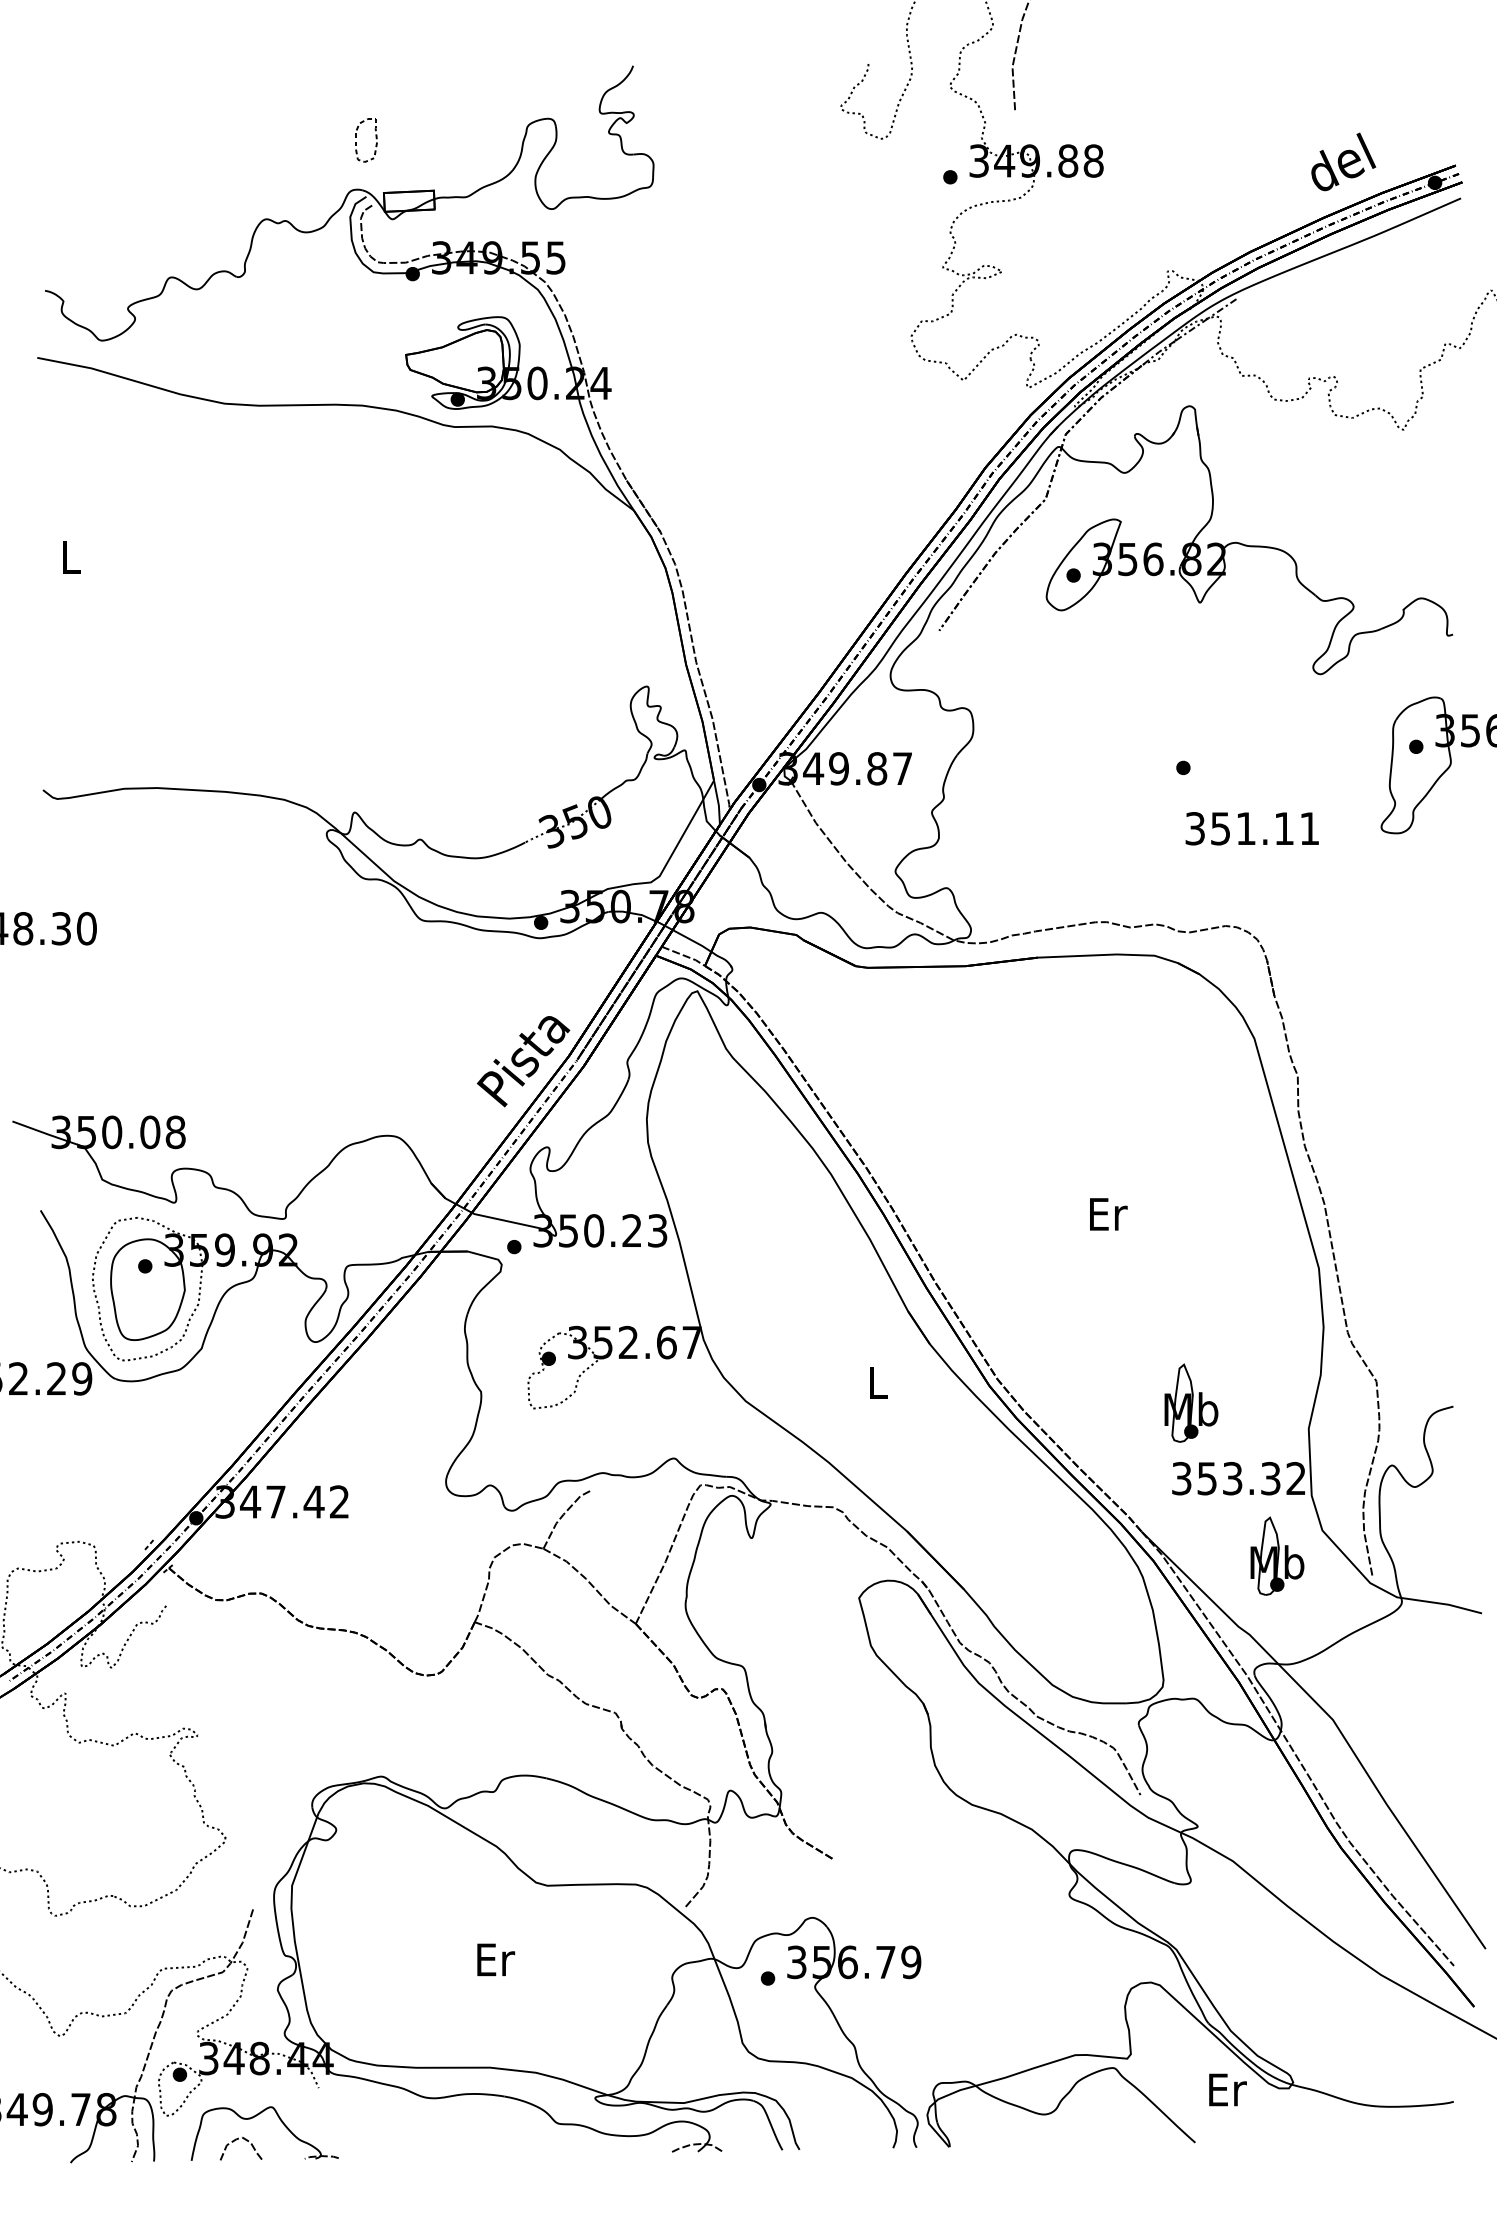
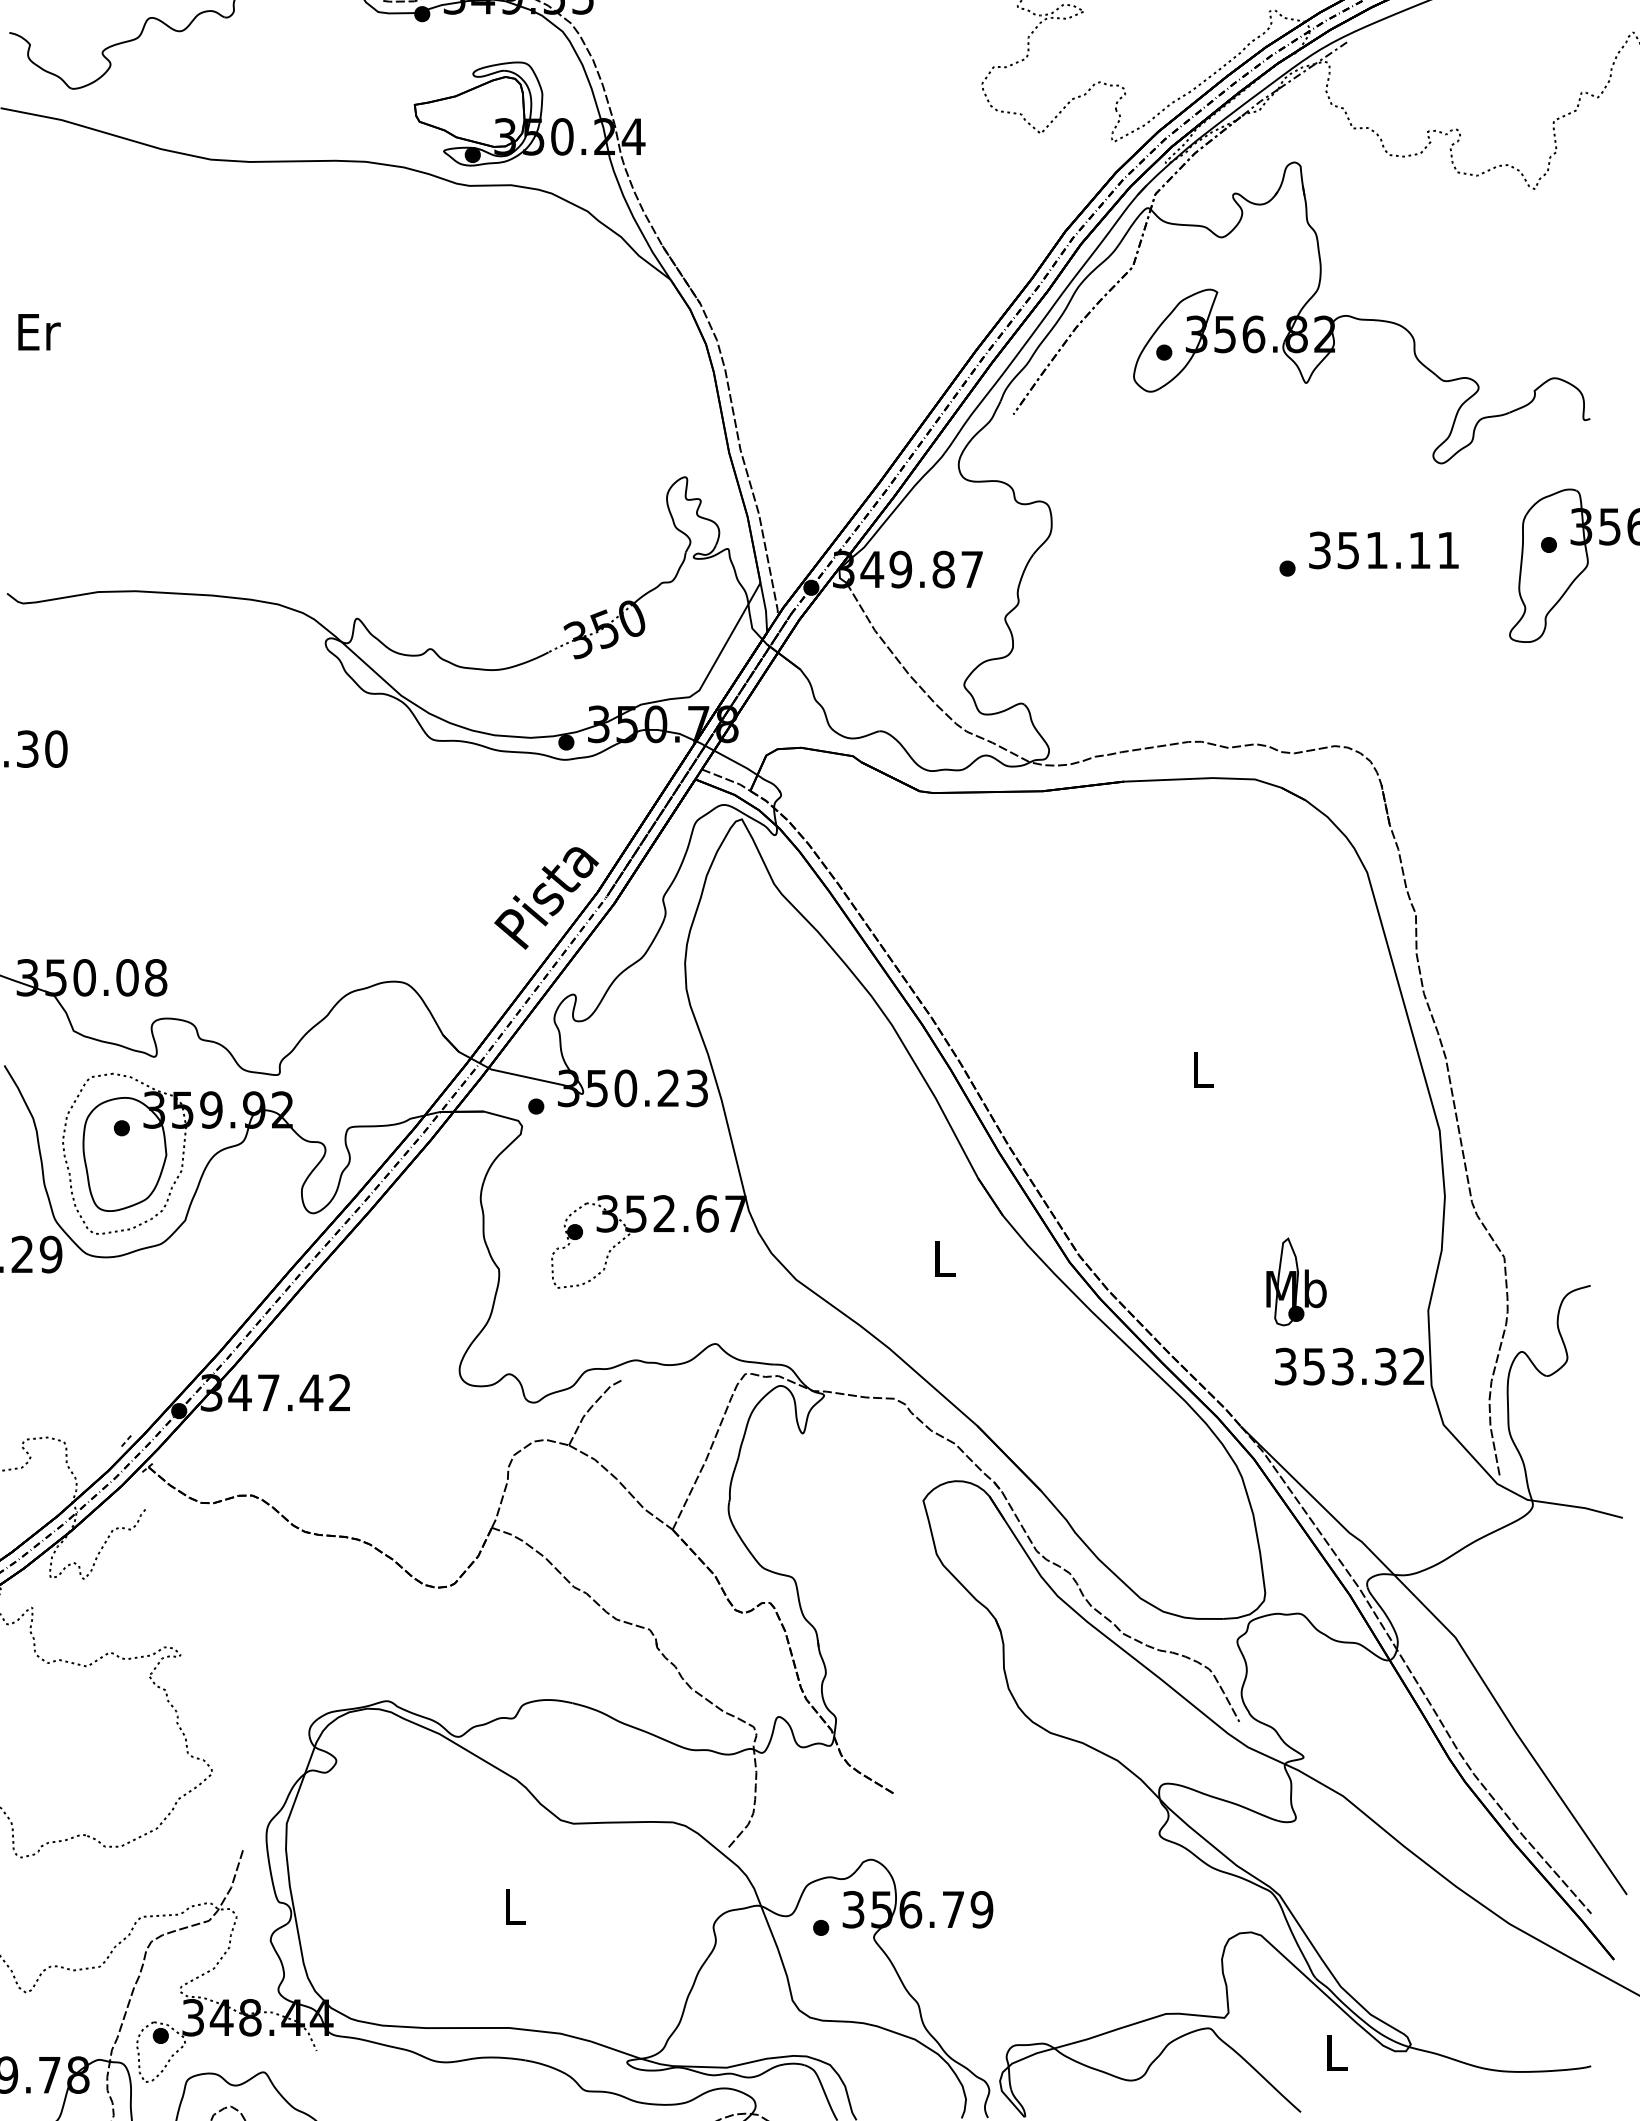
text: (71, 557) -> (39, 332), L -> Er
text: (1251, 828) -> (1383, 550), moved
text: (1108, 1214) -> (1203, 1070), Er -> L
part: (1277, 1555) -> (1393, 1452), removed
text: (496, 1959) -> (516, 1906), Er -> L
text: (1227, 2089) -> (1337, 2052), Er -> L

